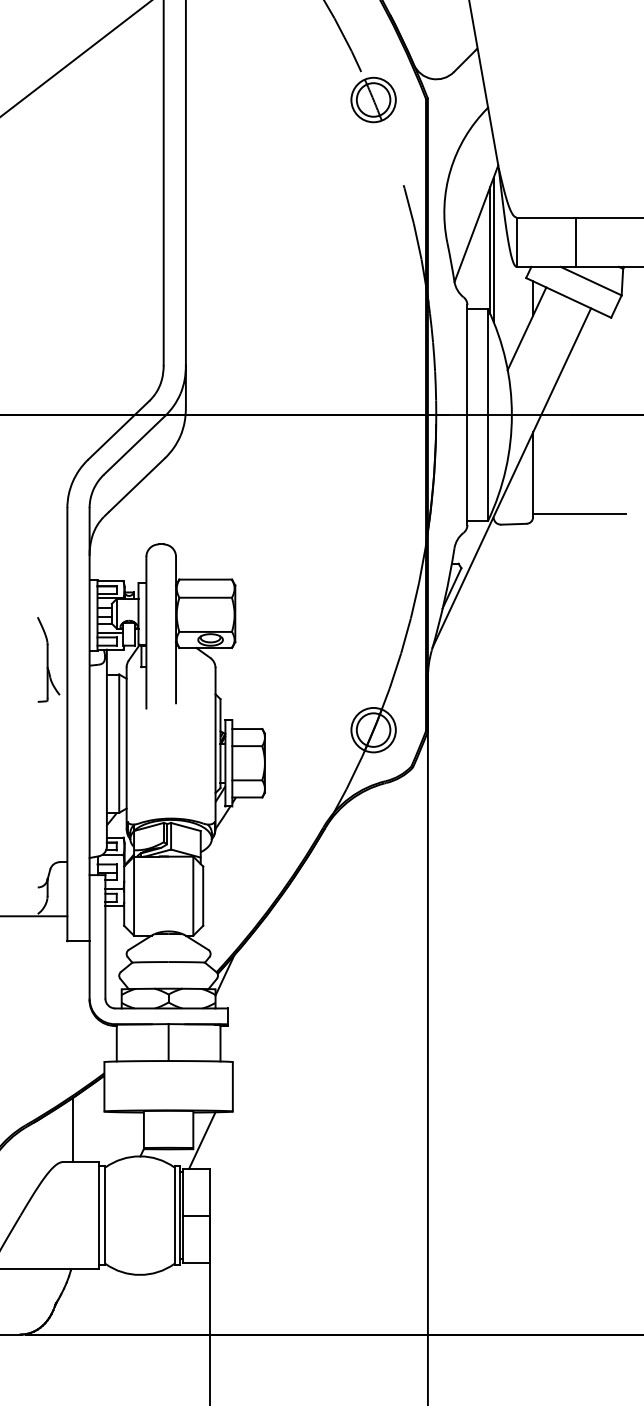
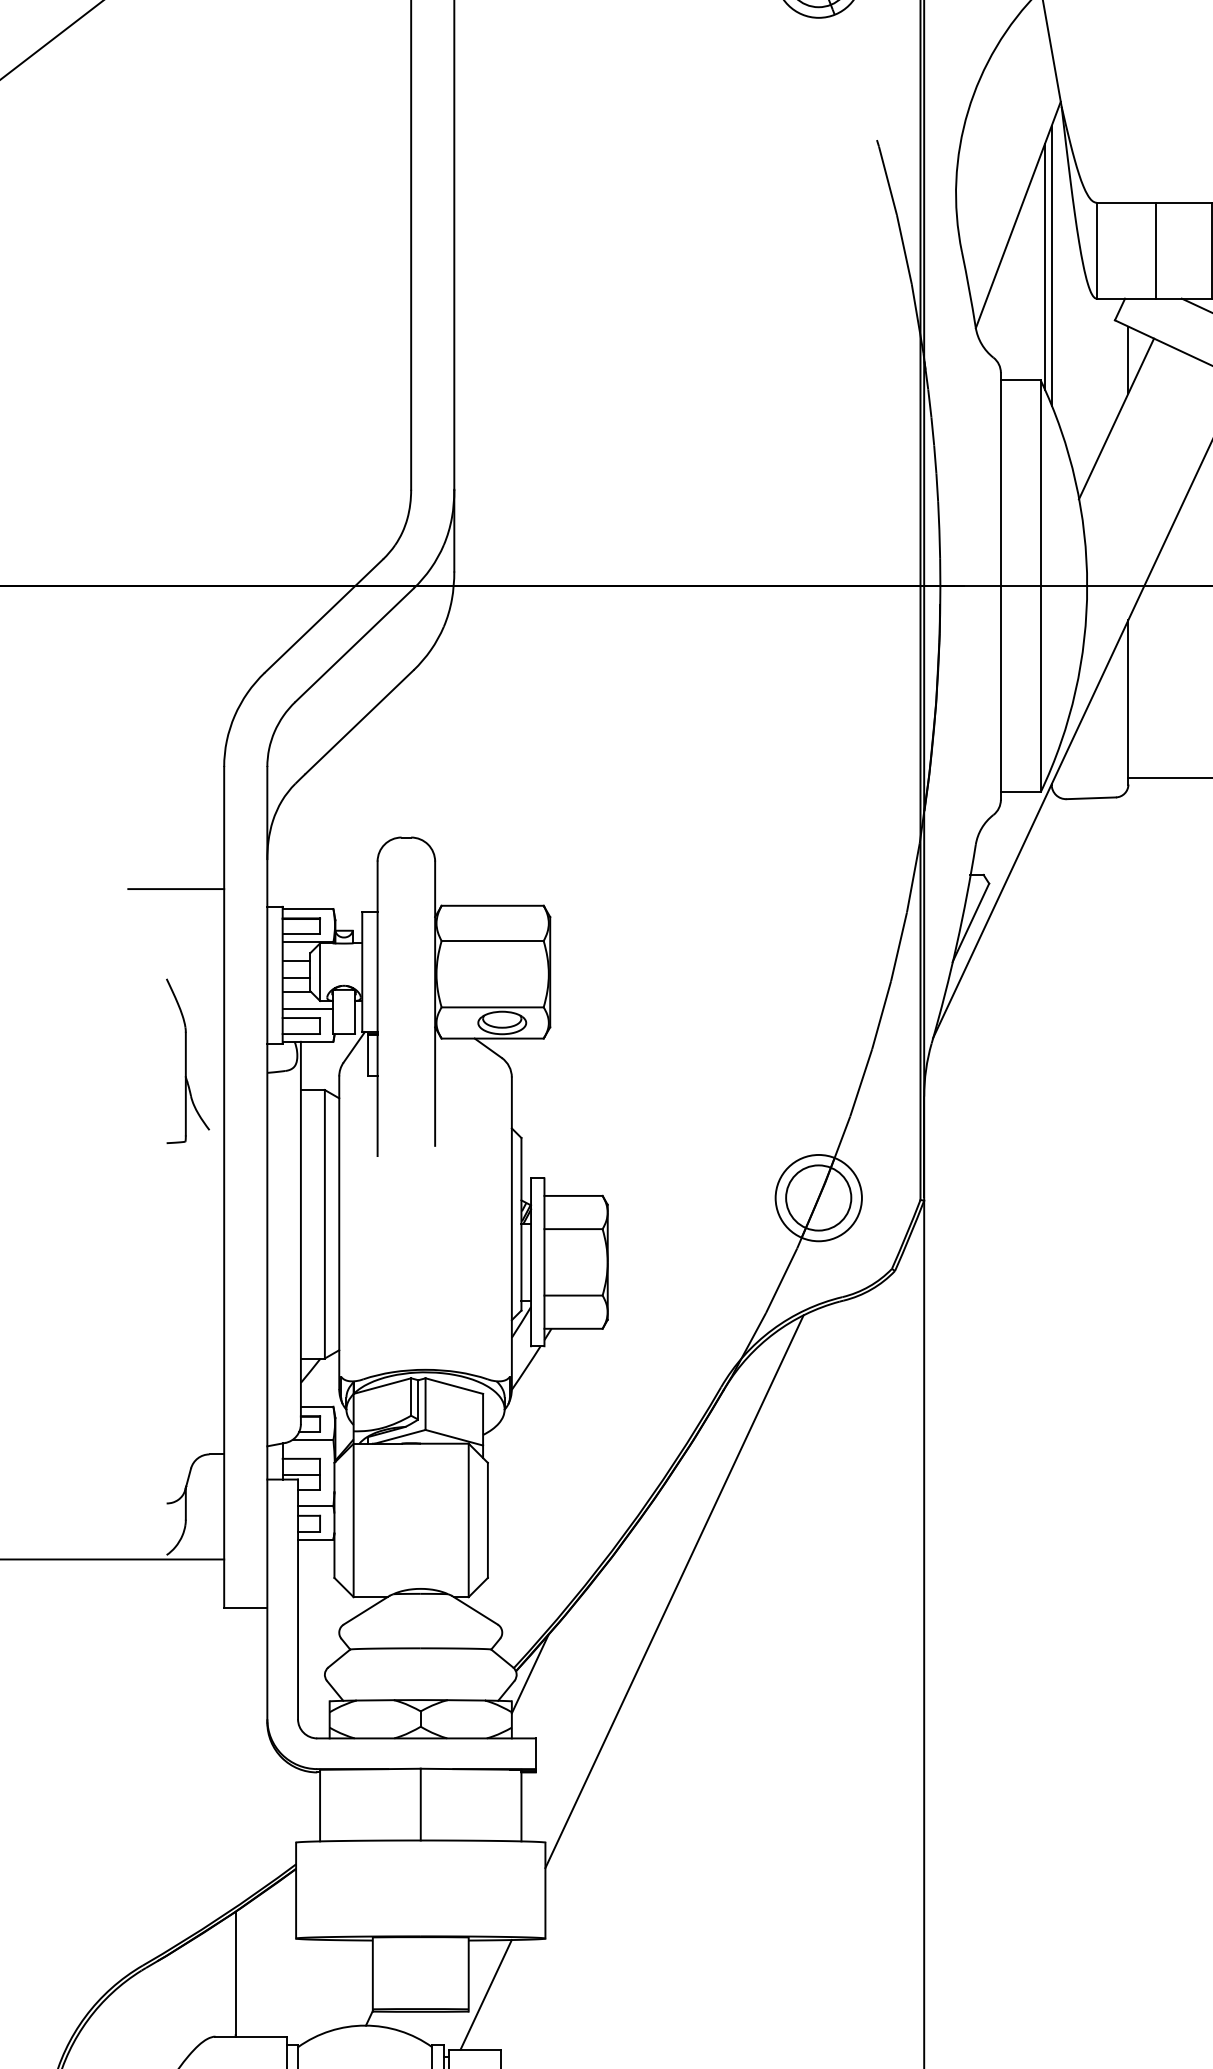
line: (547, 241) -> (1156, 249), added
line: (42, 571) -> (175, 890), added
line: (298, 932) -> (672, 1590), added

